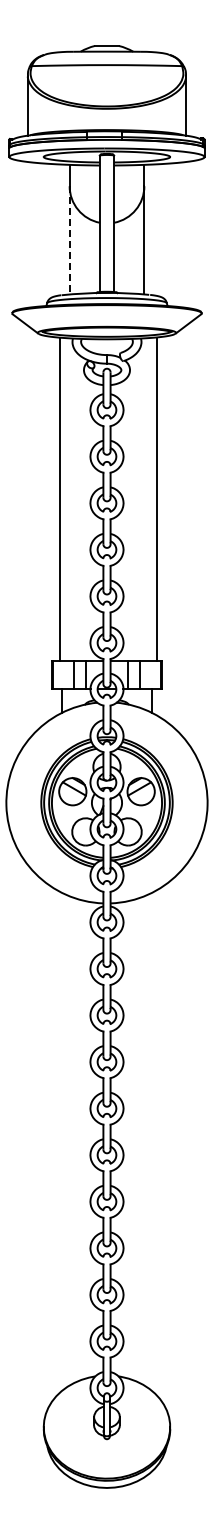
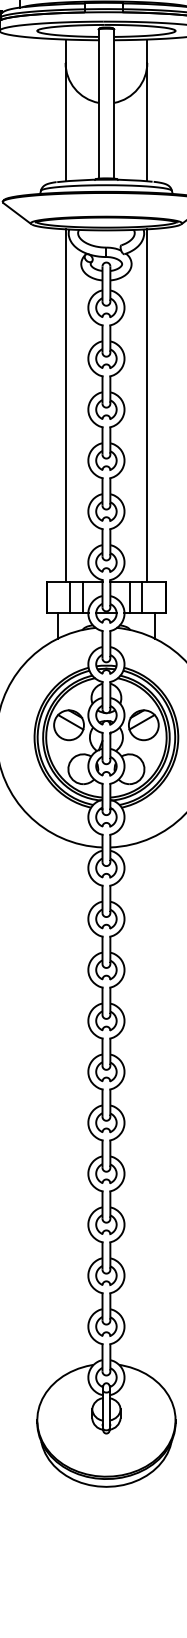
line: (69, 240) -> (65, 122), dashed -> solid
line: (59, 499) -> (65, 405), moved
line: (157, 499) -> (147, 405), moved

